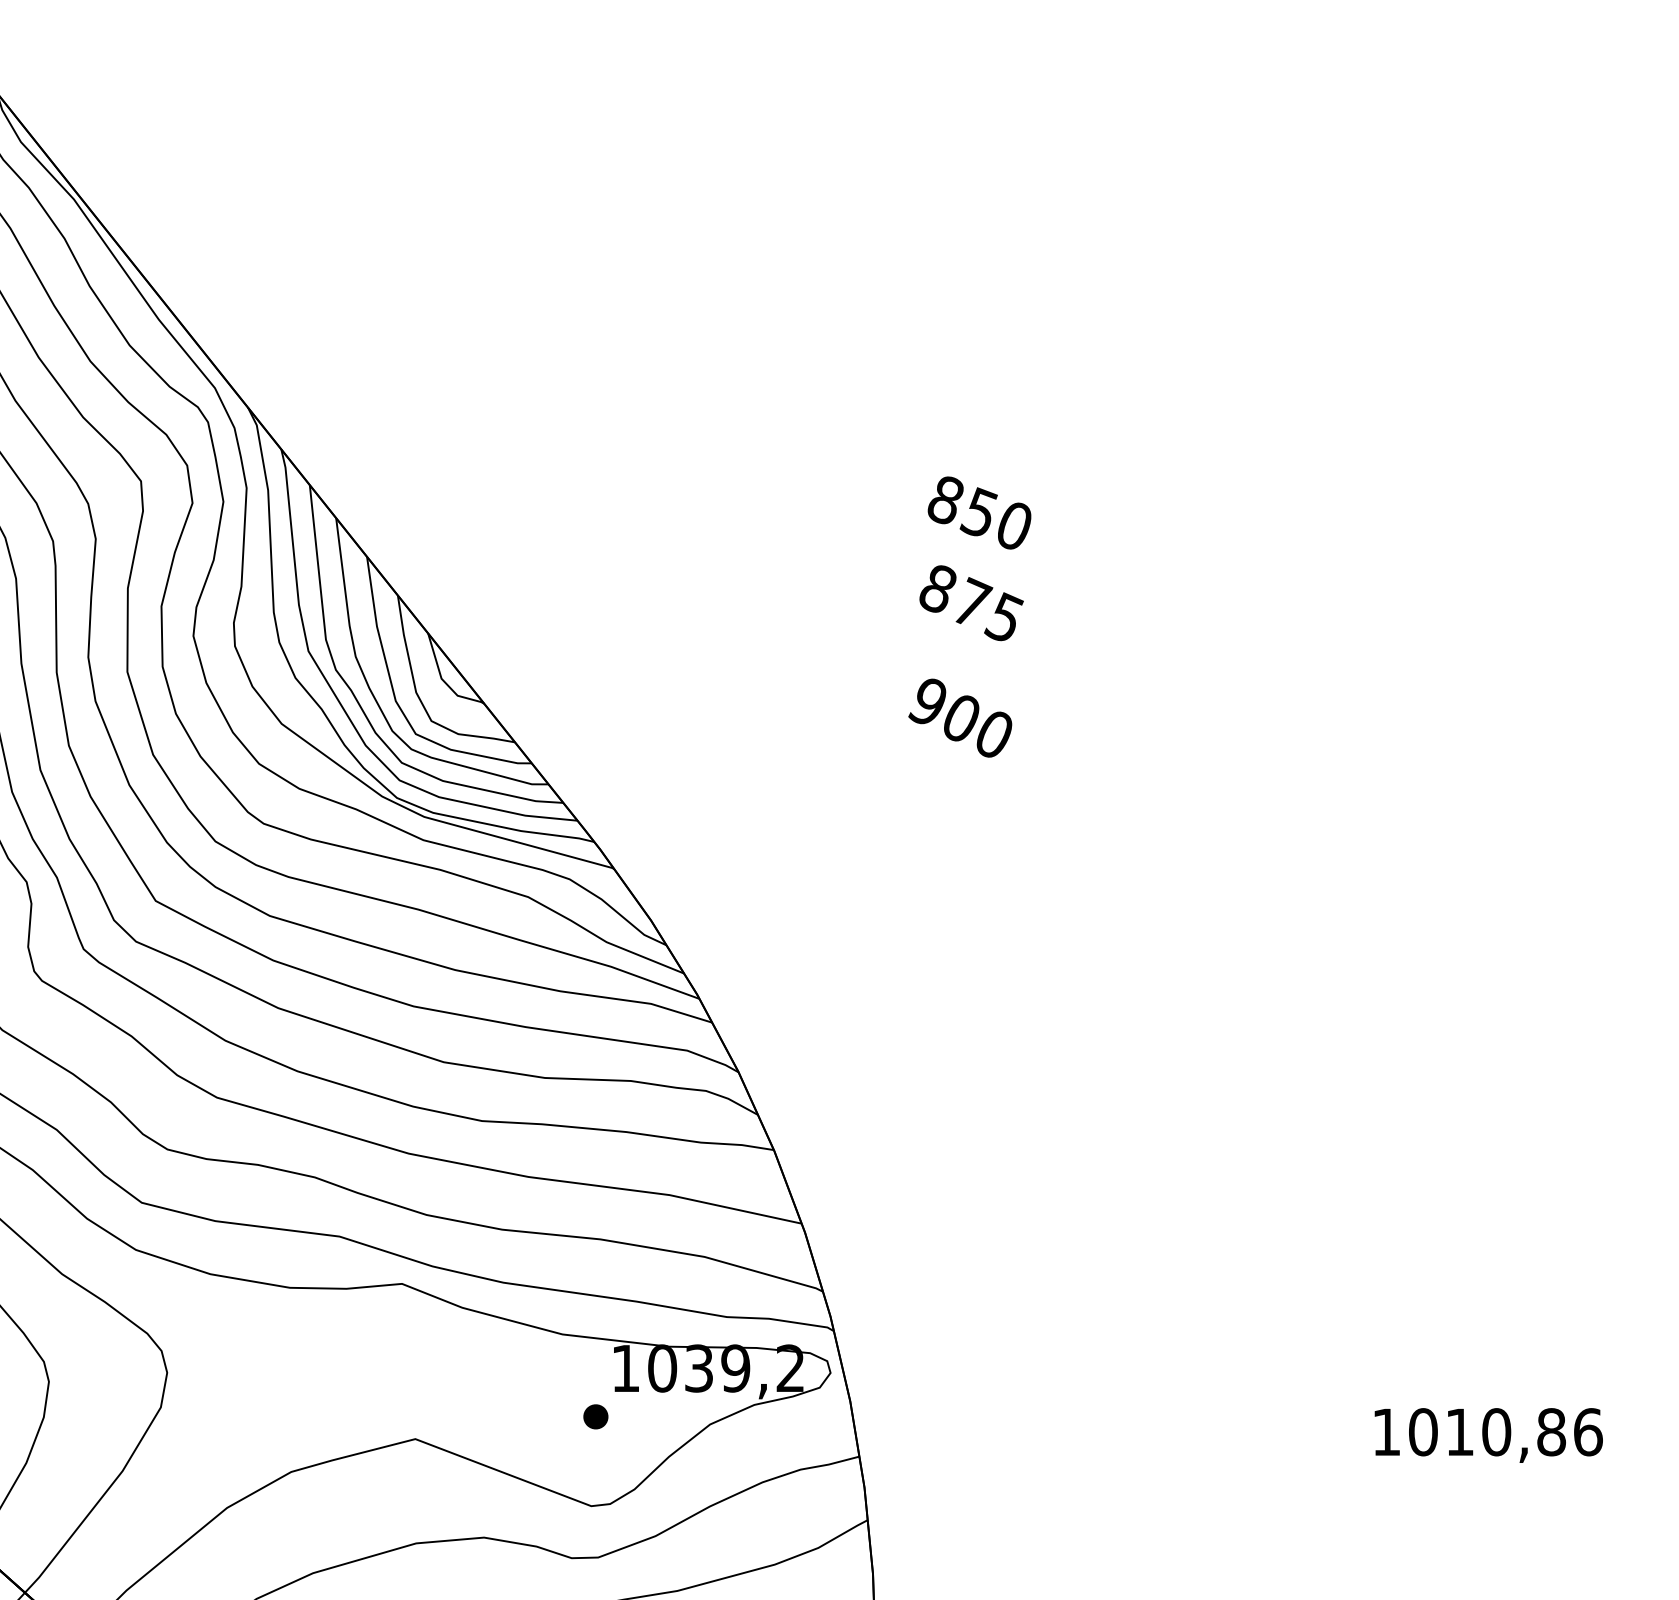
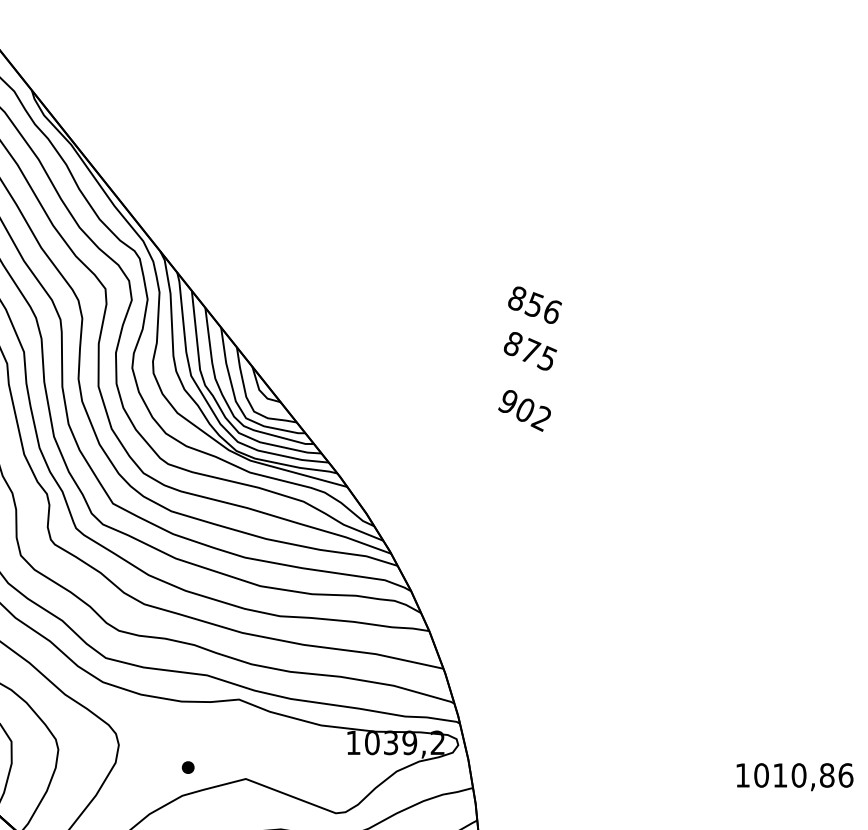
text: (1016, 525) -> (553, 311), 850 -> 856
text: (991, 734) -> (540, 418), 900 -> 902
part: (594, 1416) -> (187, 767), moved

